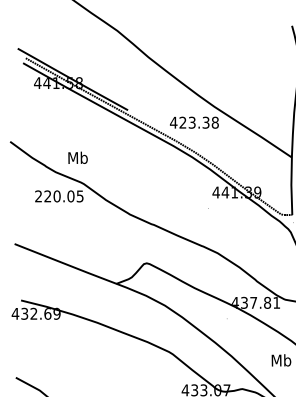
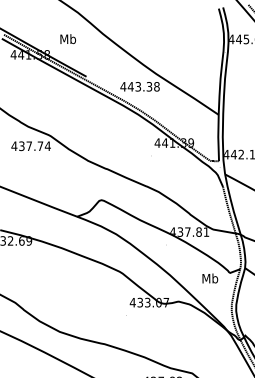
text: (182, 122) -> (130, 86), 423.38 -> 443.38
text: (78, 158) -> (68, 39), moved
text: (58, 196) -> (30, 146), 220.05 -> 437.74

